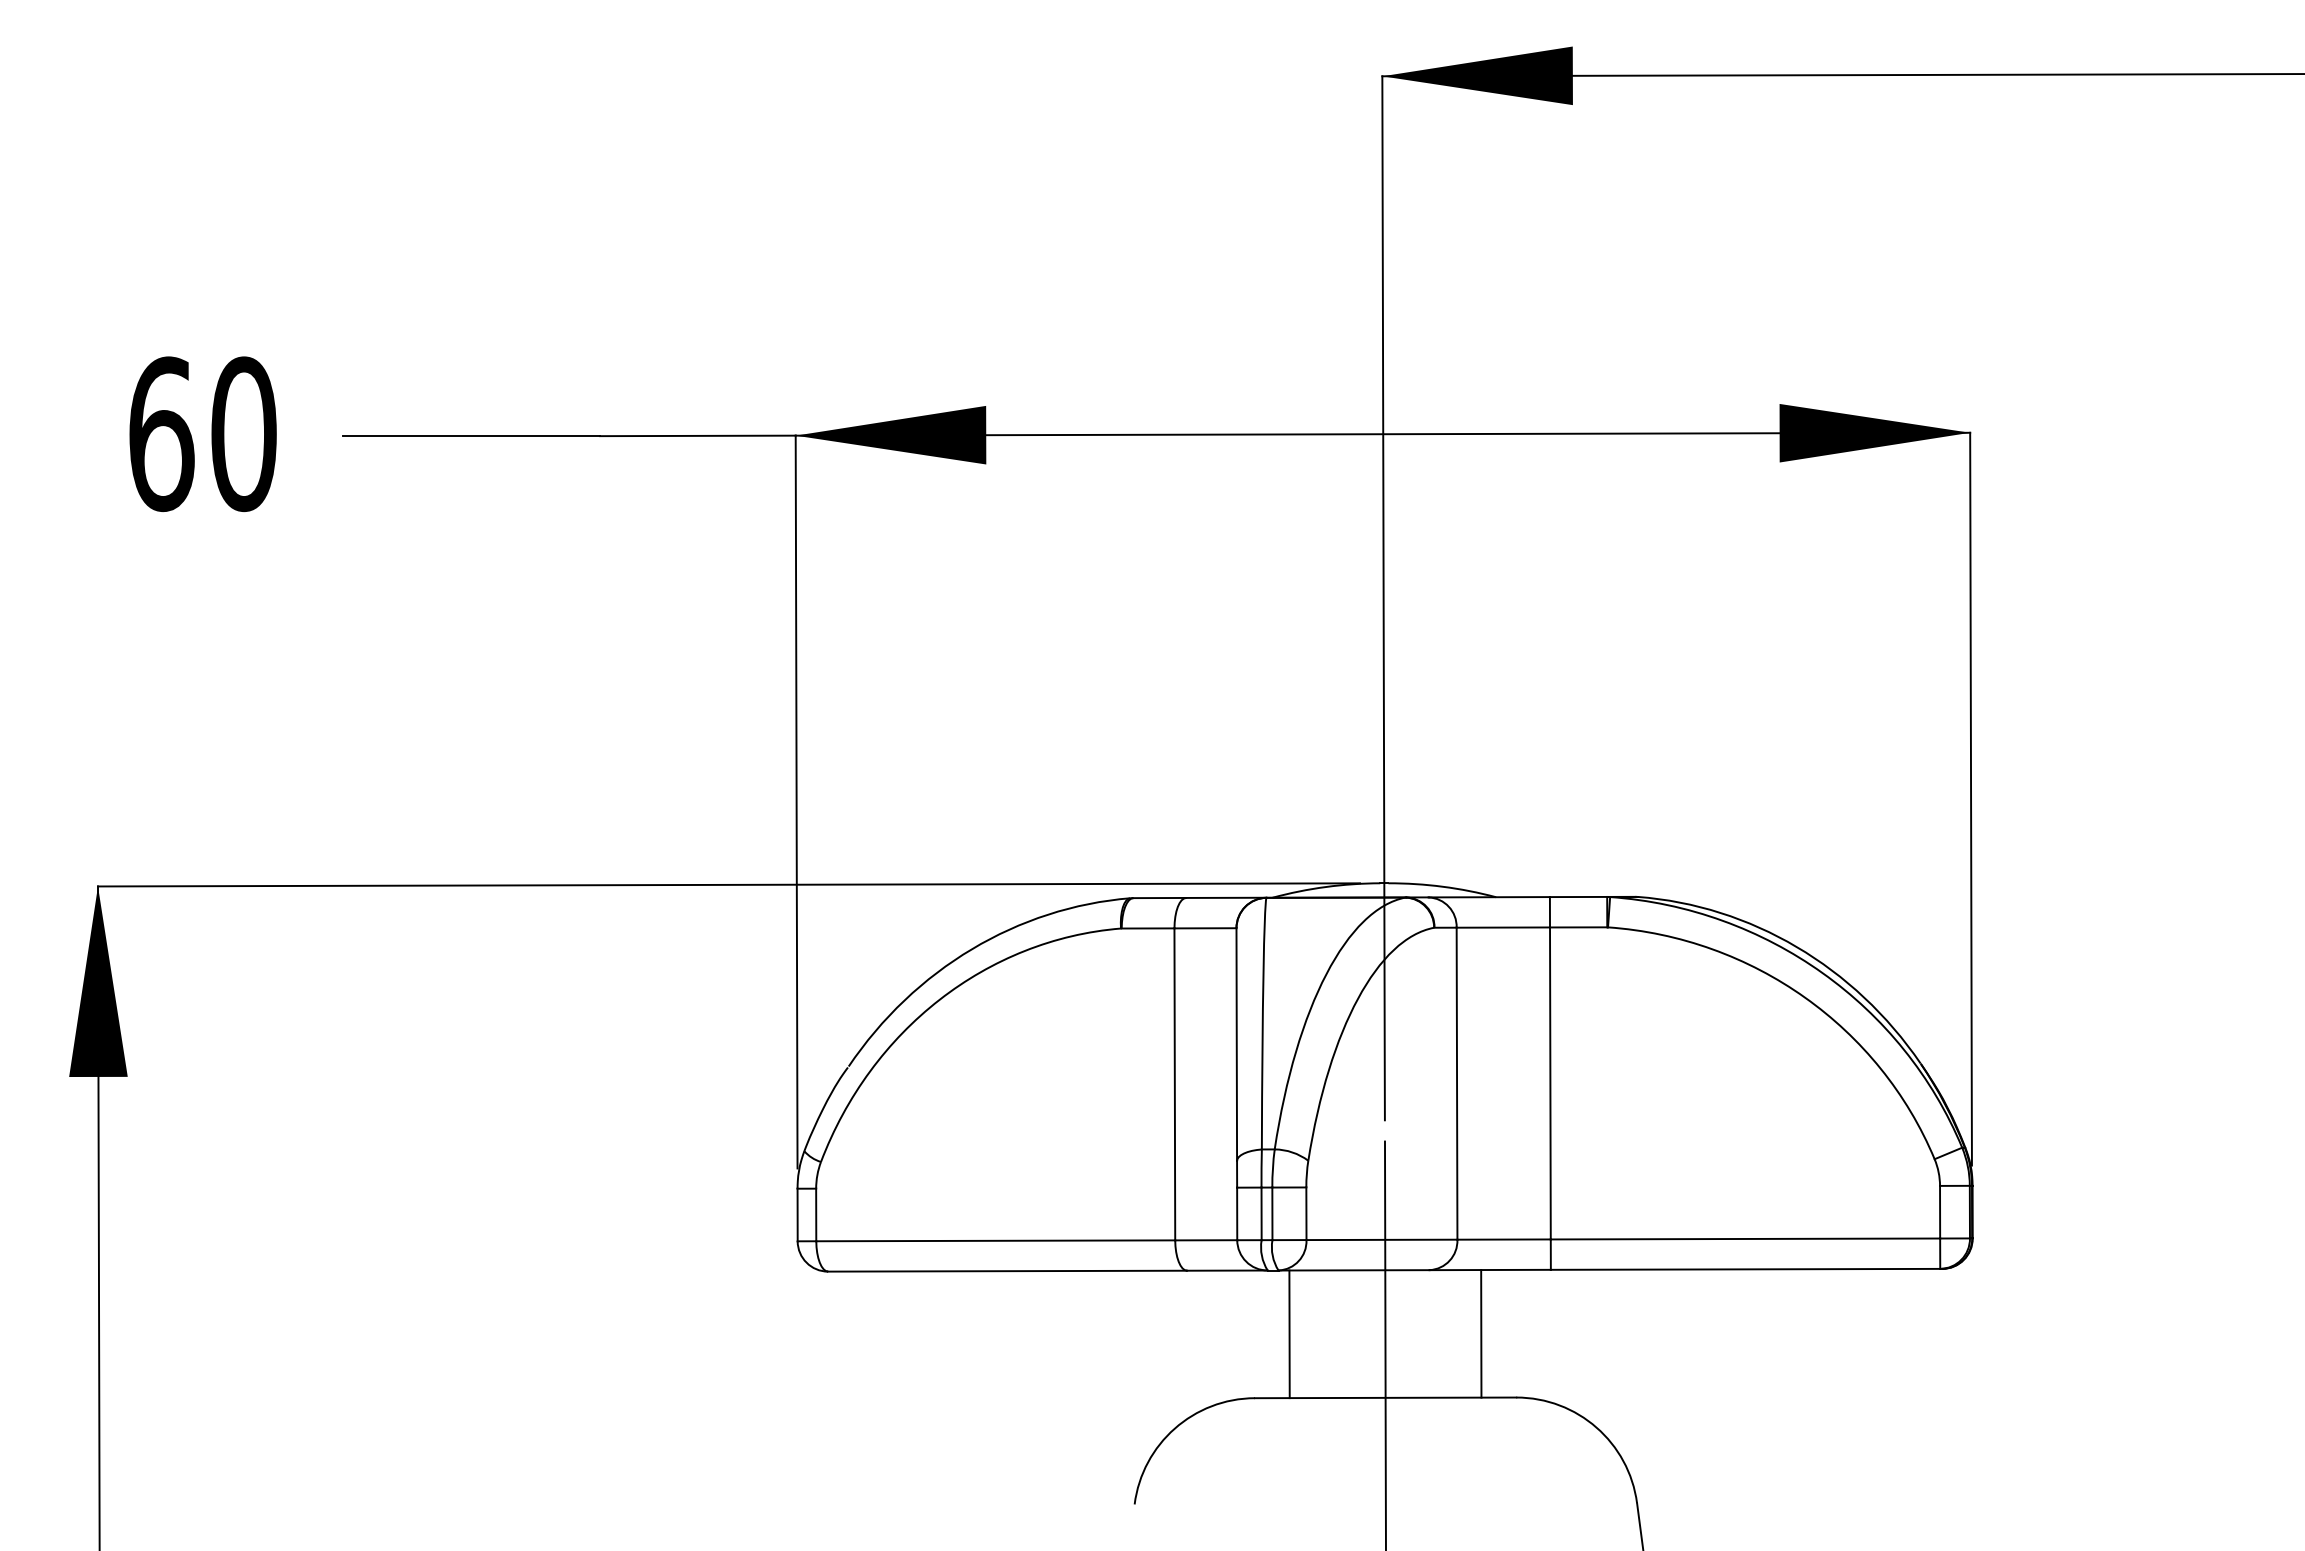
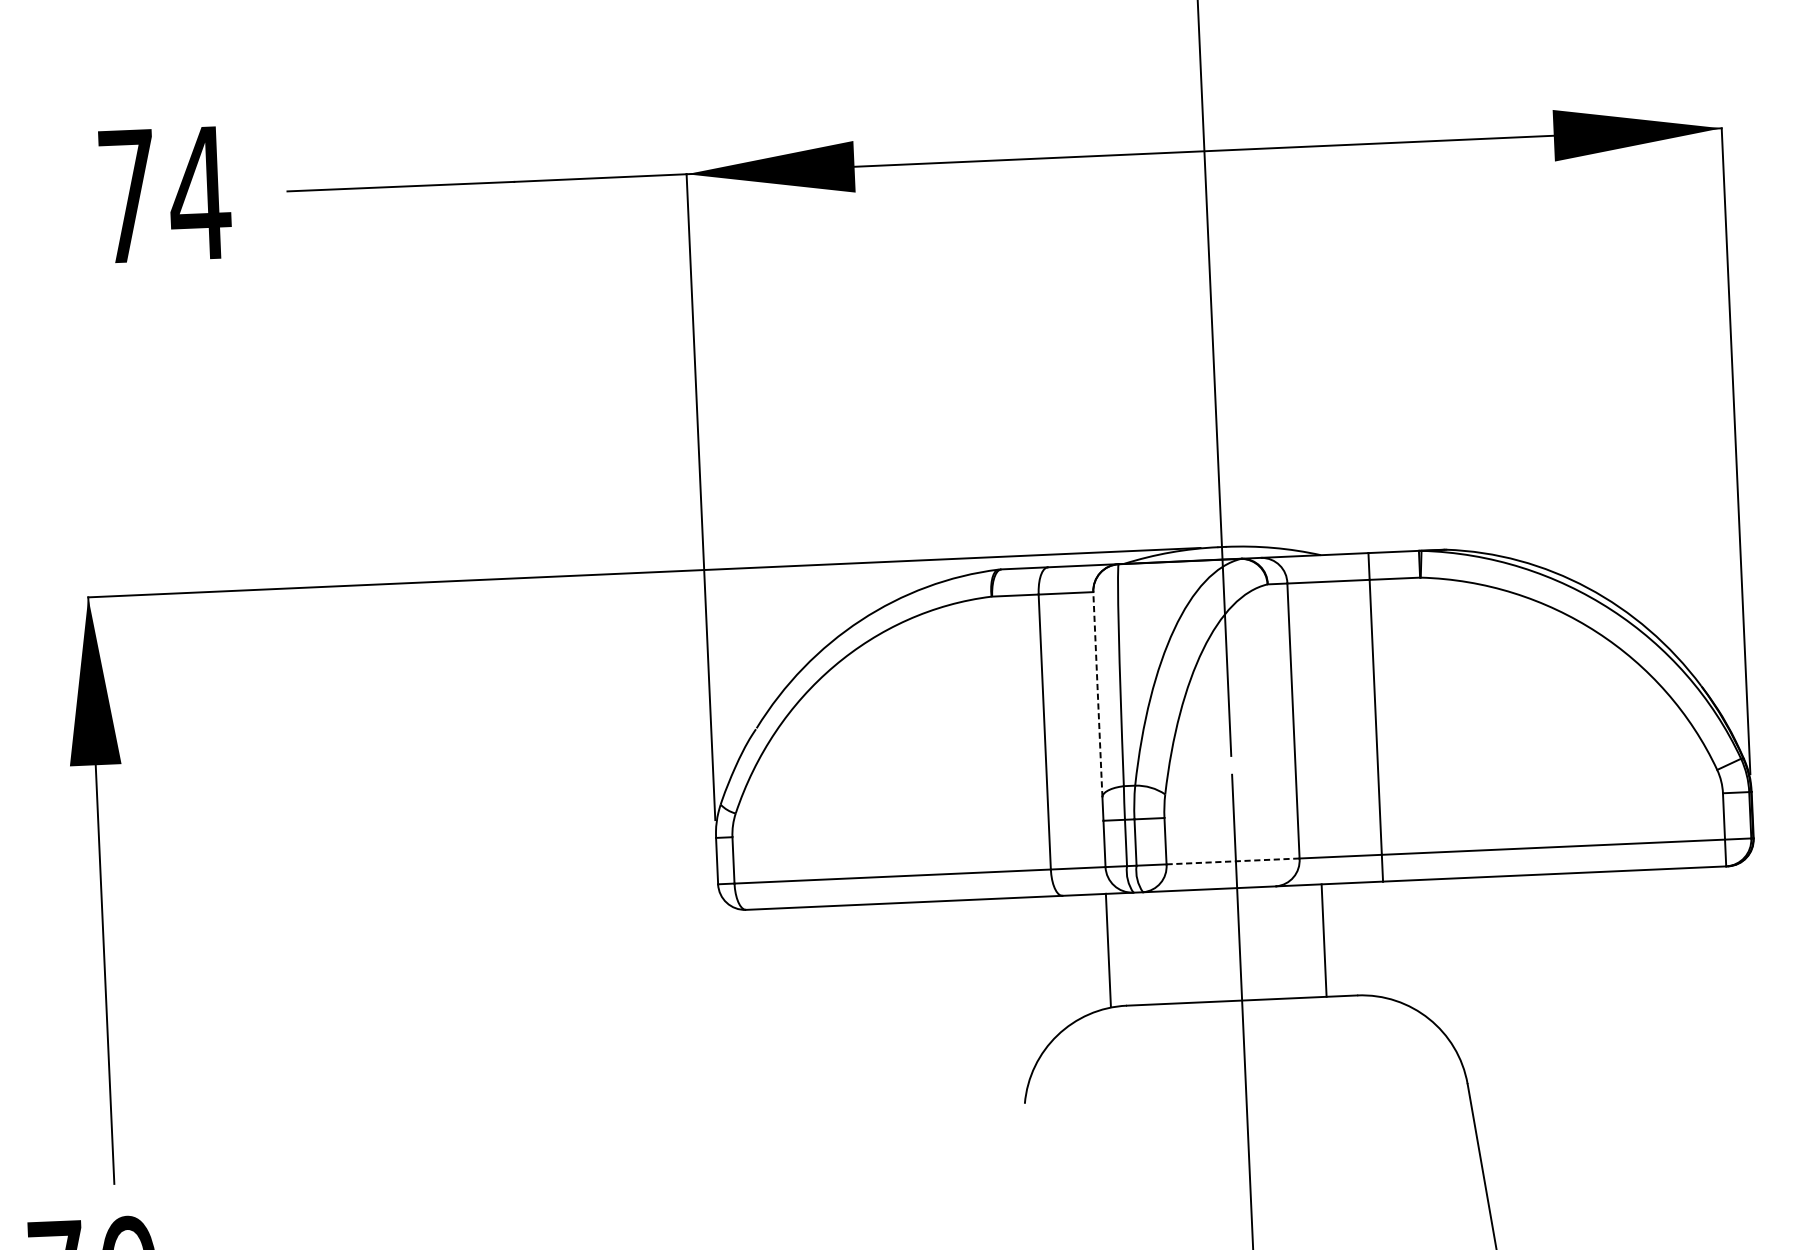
text: (203, 434) -> (164, 195), 60 -> 74
line: (1236, 1044) -> (1097, 694), solid -> dashed
line: (1382, 1239) -> (1233, 861), solid -> dashed
line: (1289, 1334) -> (1108, 950), moved

